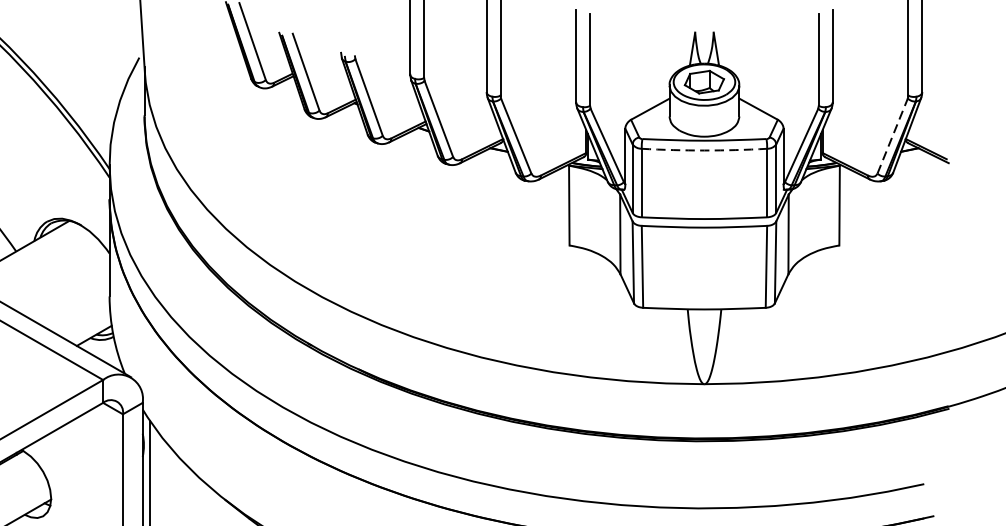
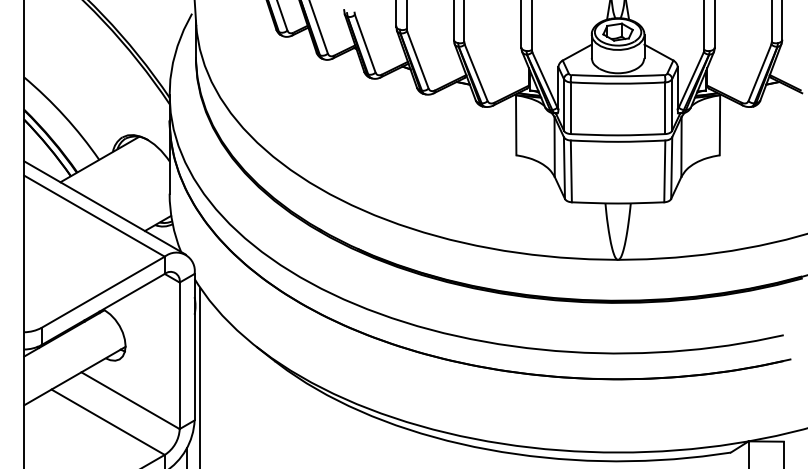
line: (893, 135) -> (760, 72), dashed -> solid
arc: (705, 150) -> (618, 83), dashed -> solid

